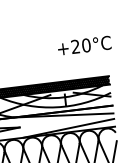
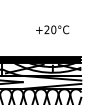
text: (84, 45) -> (52, 29), moved

